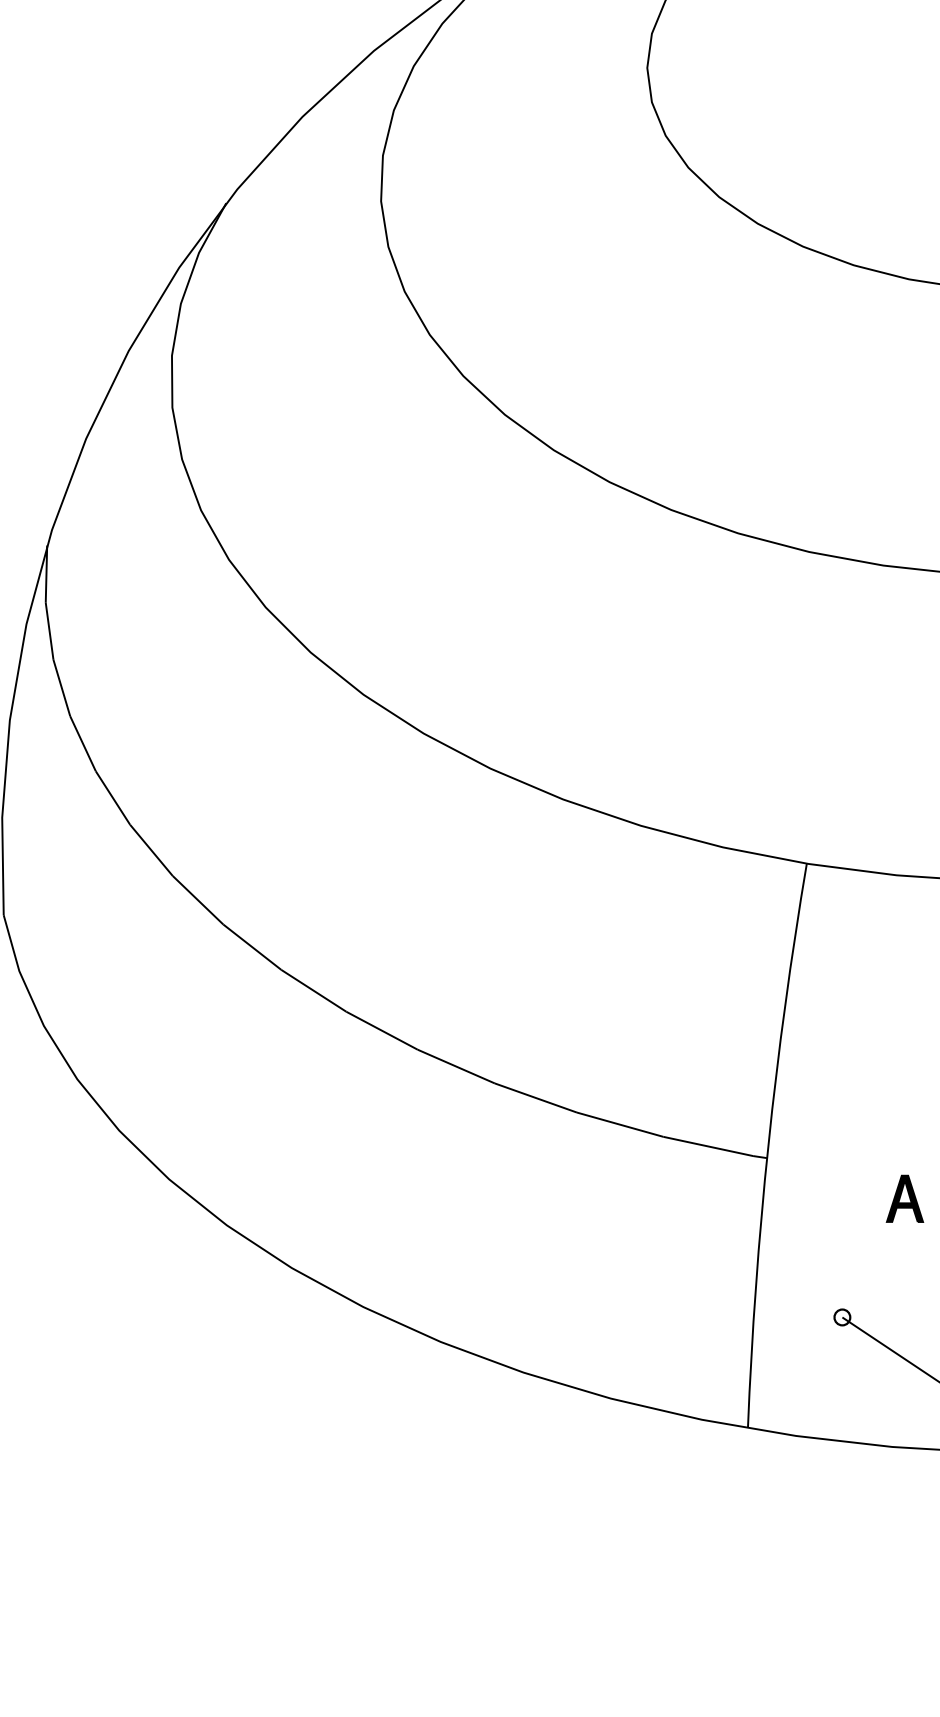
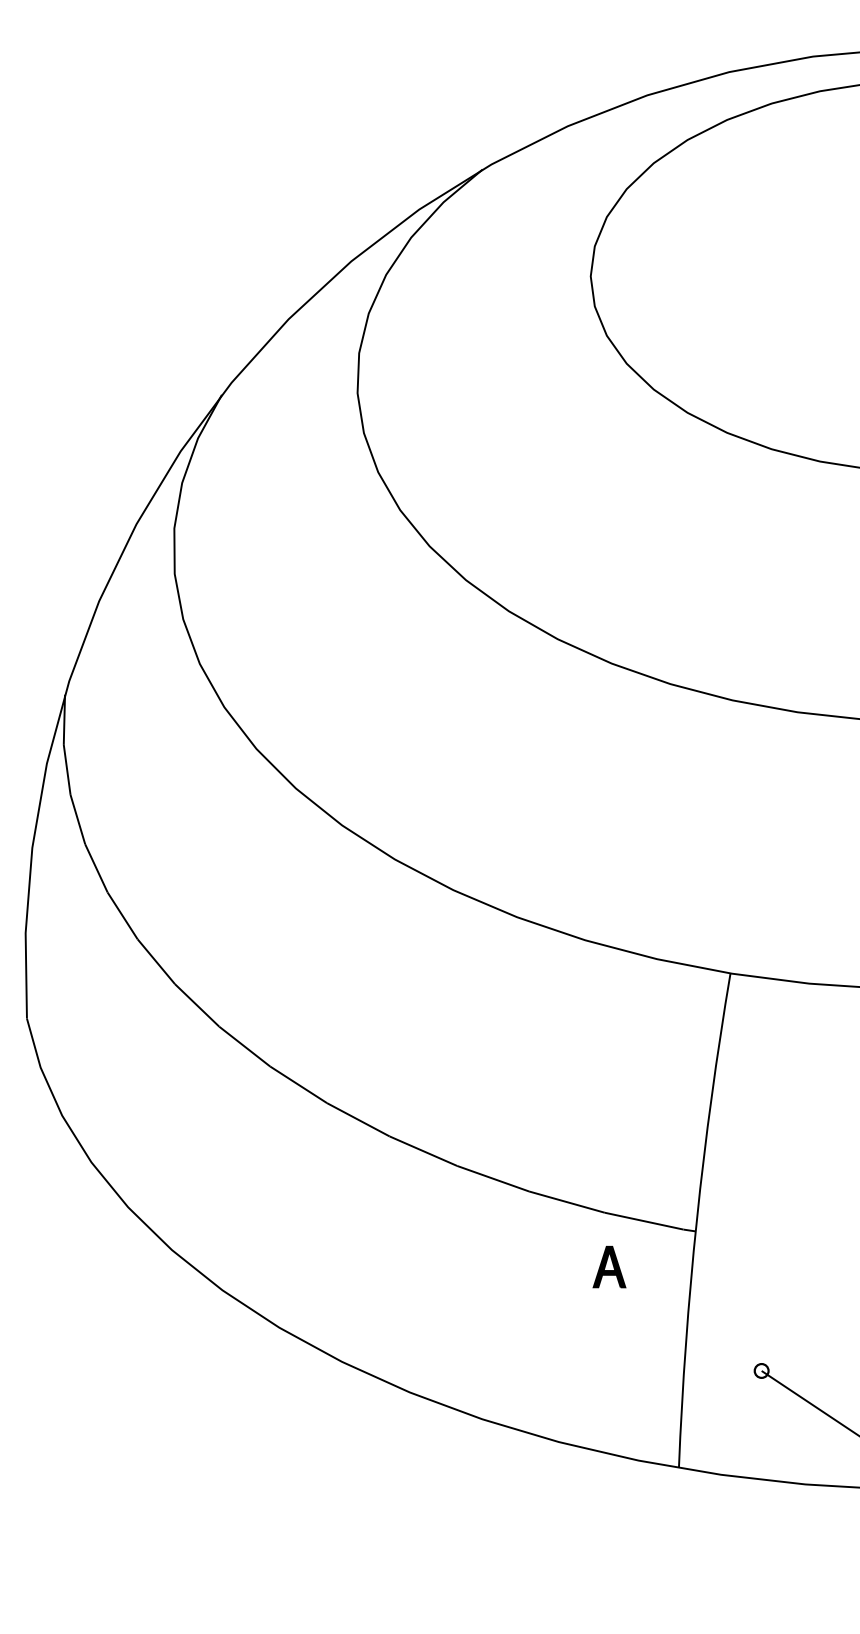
part: (904, 1199) -> (609, 1267), moved

